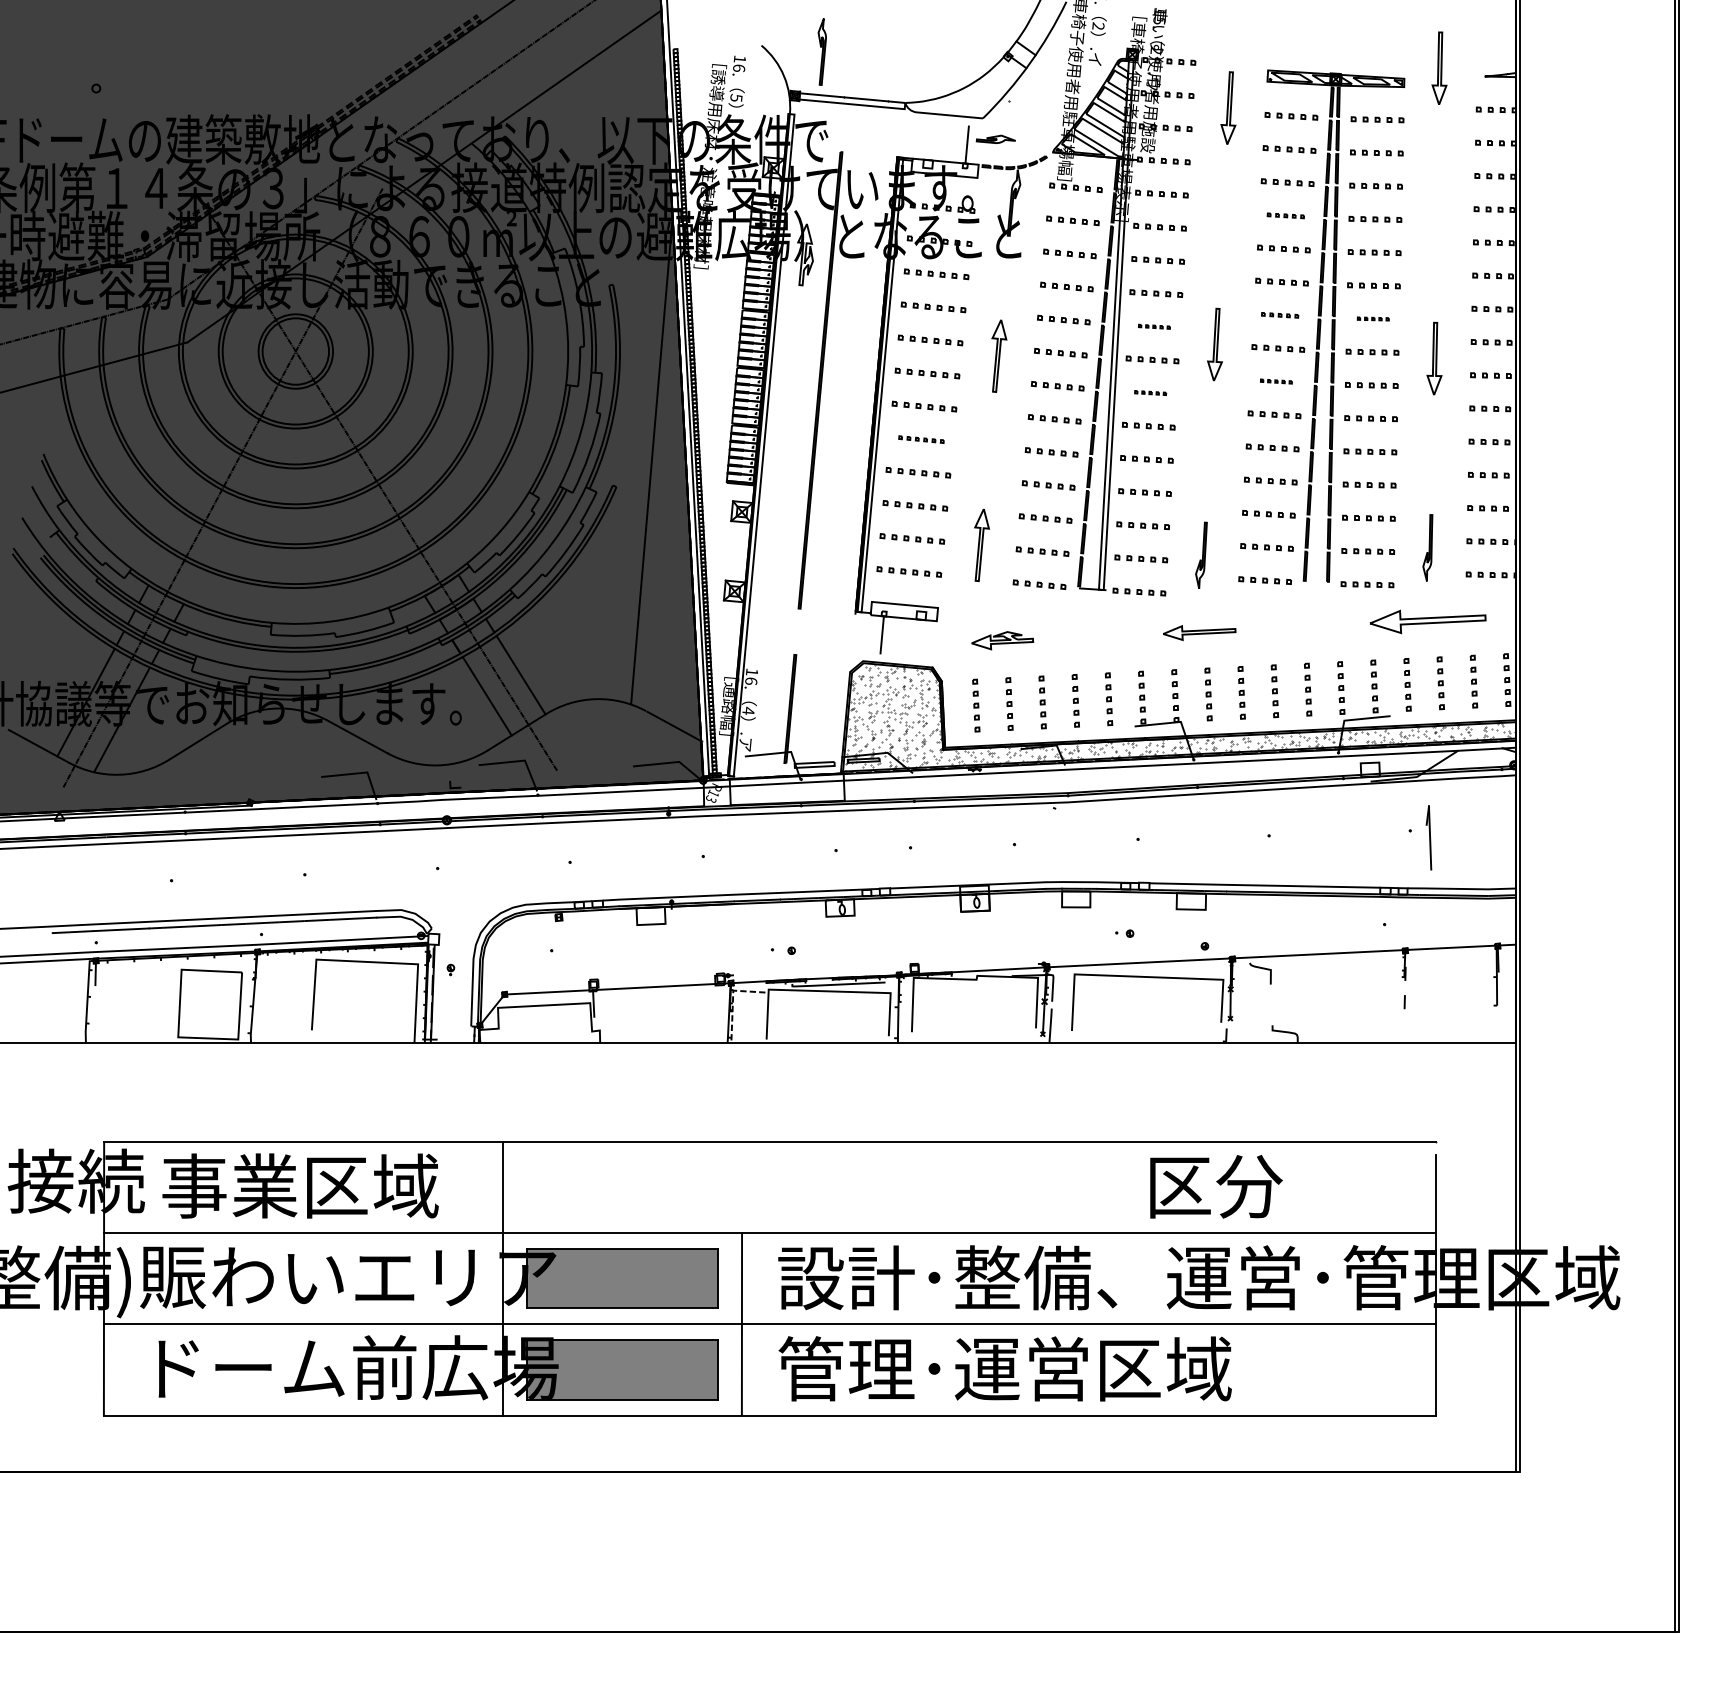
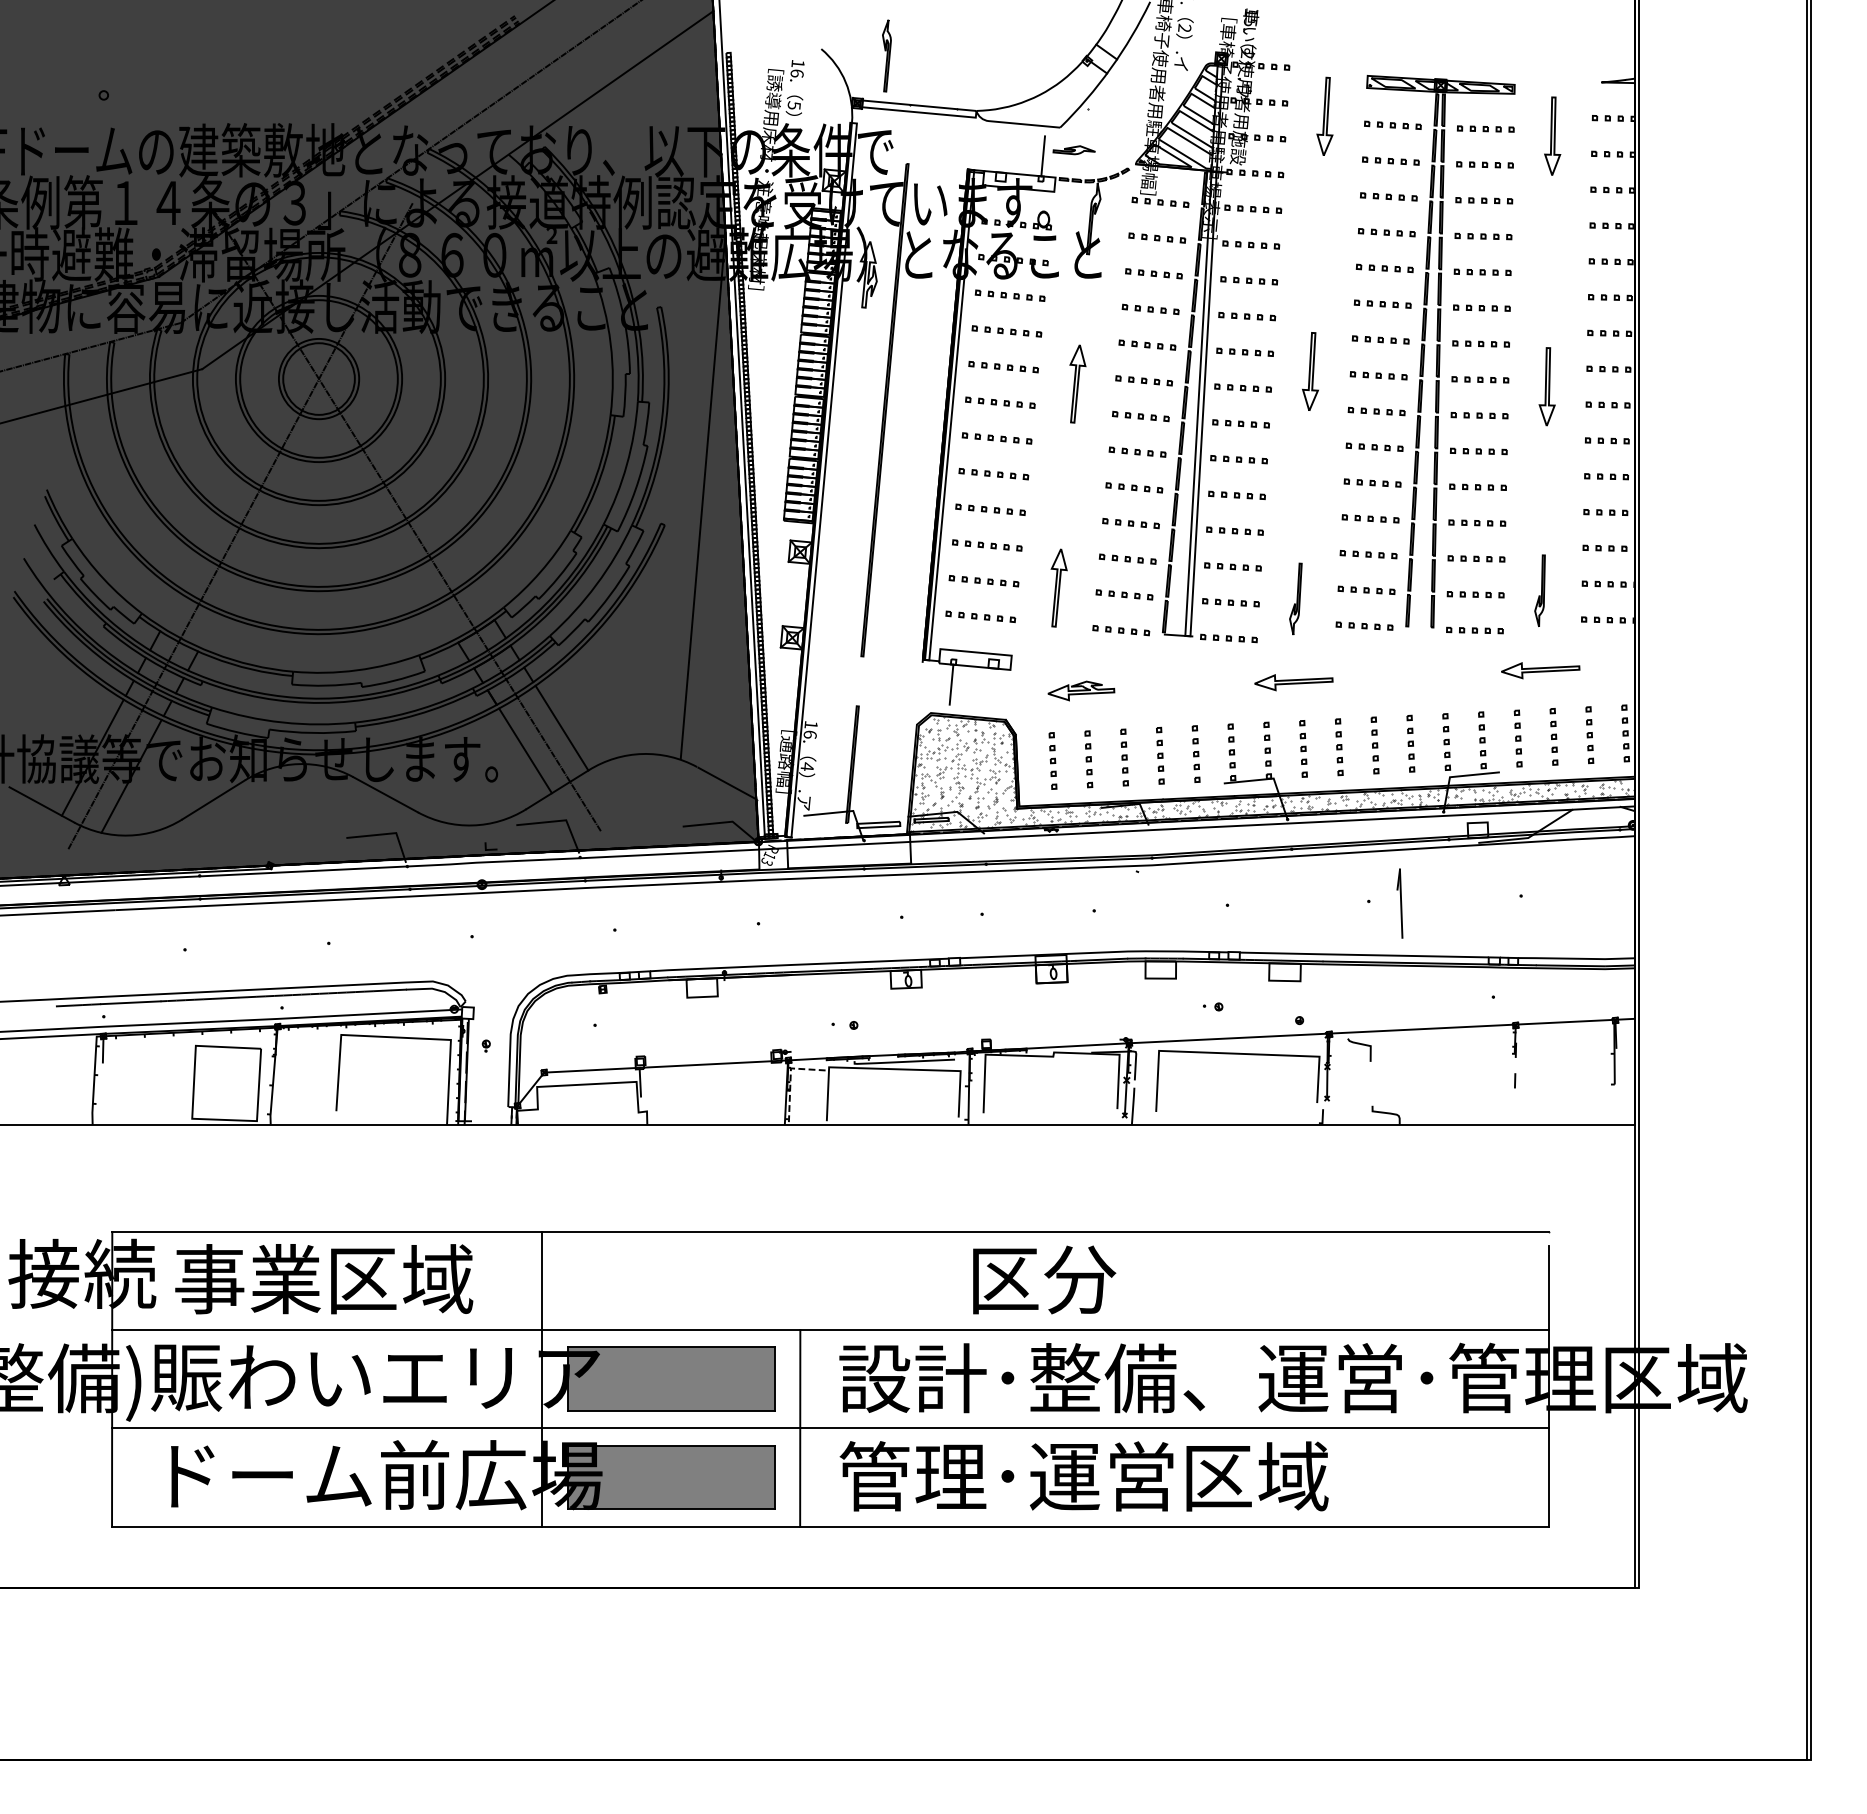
part: (1439, 67) -> (1552, 135), moved
part: (1285, 215) -> (1386, 232), size x1.43
part: (1279, 315) -> (1380, 340), size x1.43
part: (1373, 318) -> (1481, 343), size x1.67
part: (1154, 326) -> (1245, 352), size x1.67
part: (1276, 381) -> (1376, 411), size x1.67
part: (1150, 392) -> (1240, 423), size x1.67
part: (921, 439) -> (993, 473), size x1.43
part: (1428, 621) -> (1540, 670), size x0.62
part: (1428, 837) -> (1399, 903), moved
text: (1216, 1186) -> (1044, 1279), moved

